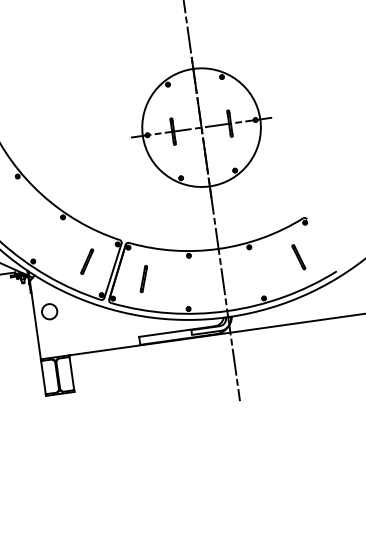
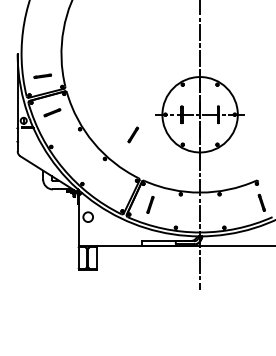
line: (298, 256) -> (261, 202), moved
line: (87, 260) -> (133, 134), moved

